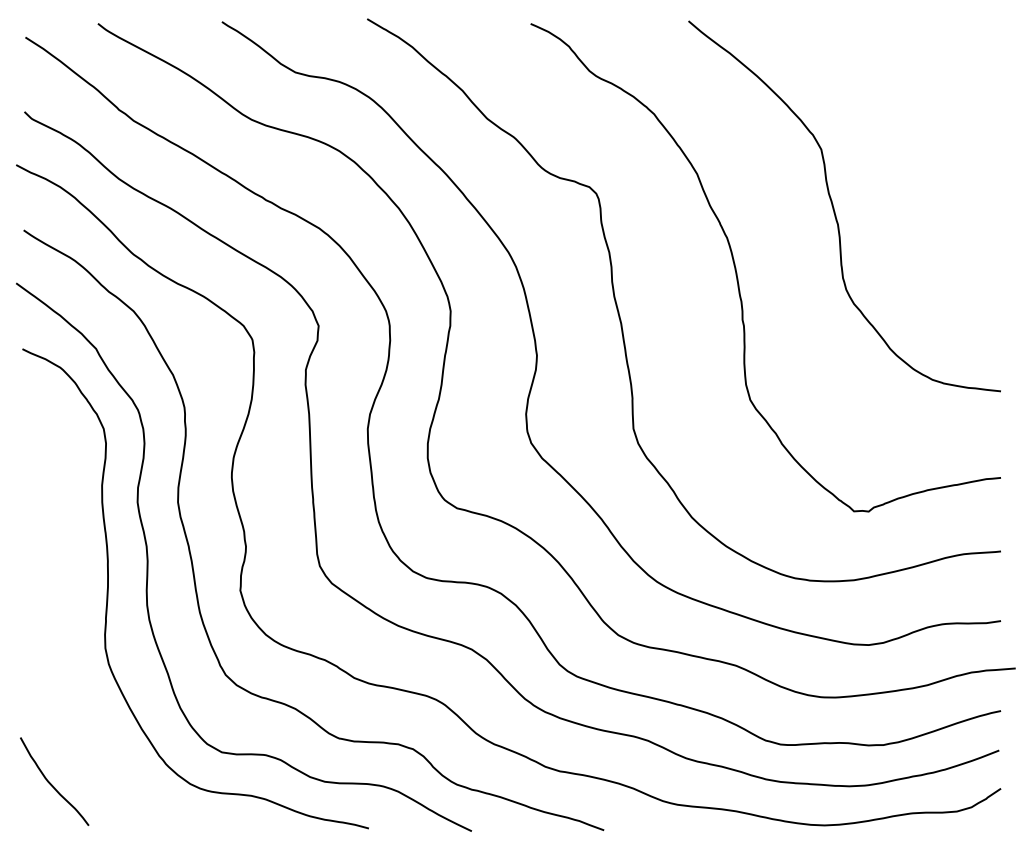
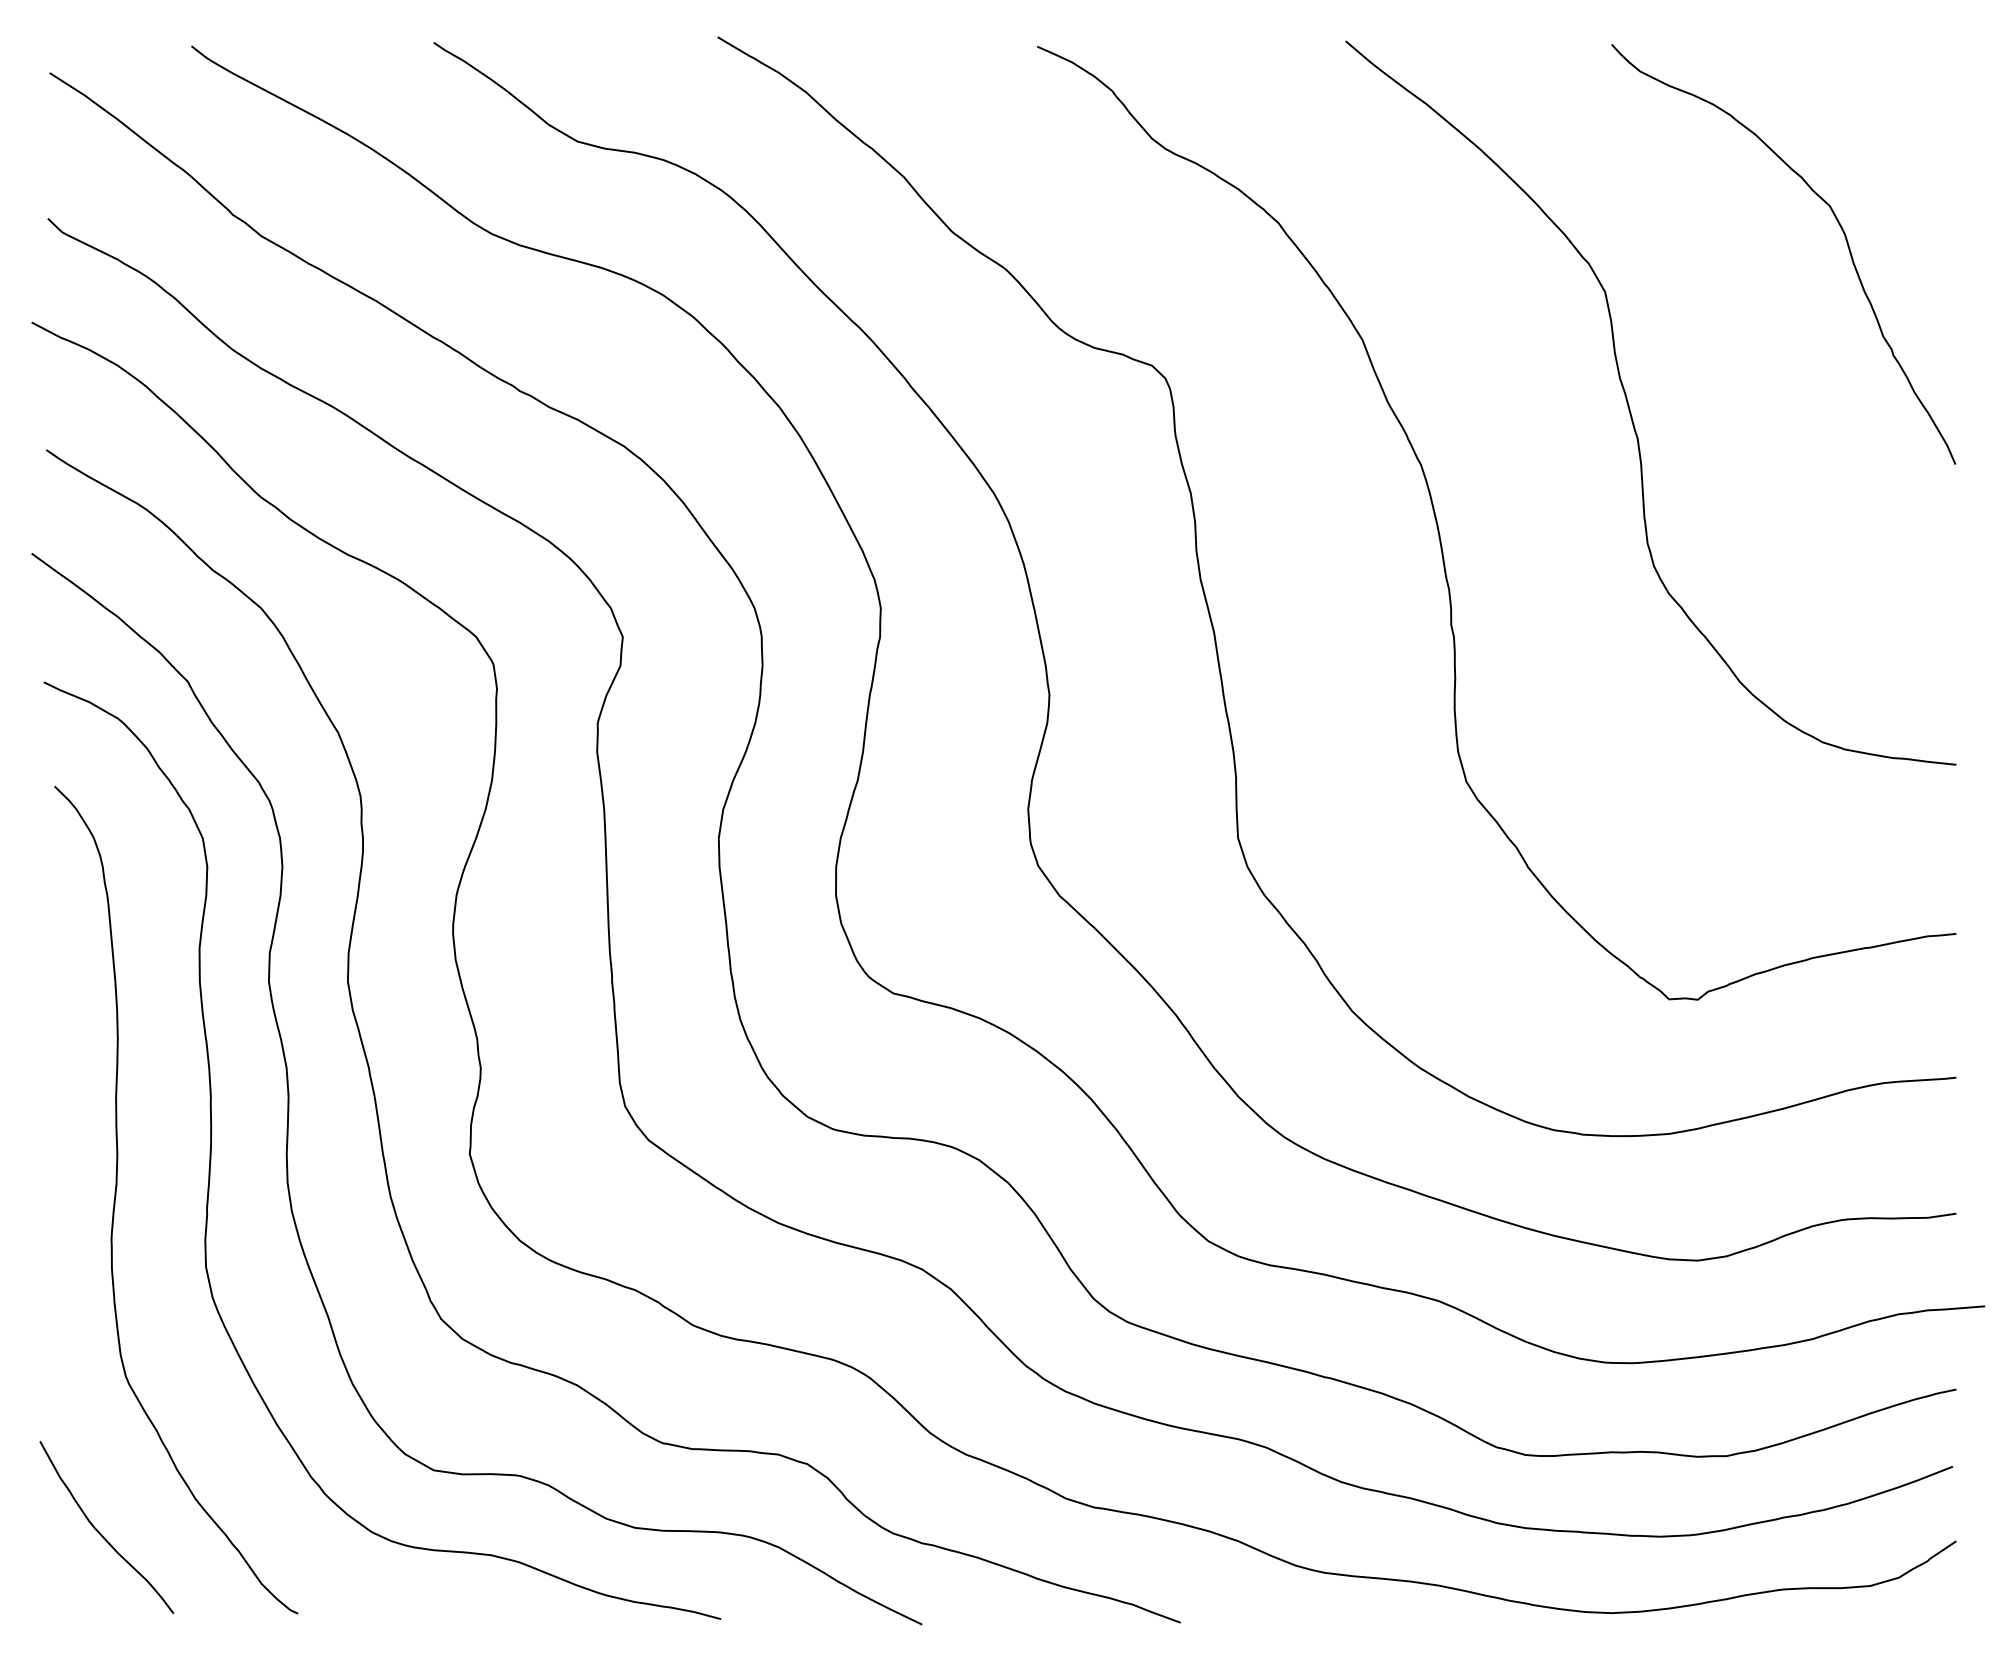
curve: (940, 115) -> (1838, 225), added
curve: (60, 610) -> (118, 1193), added

